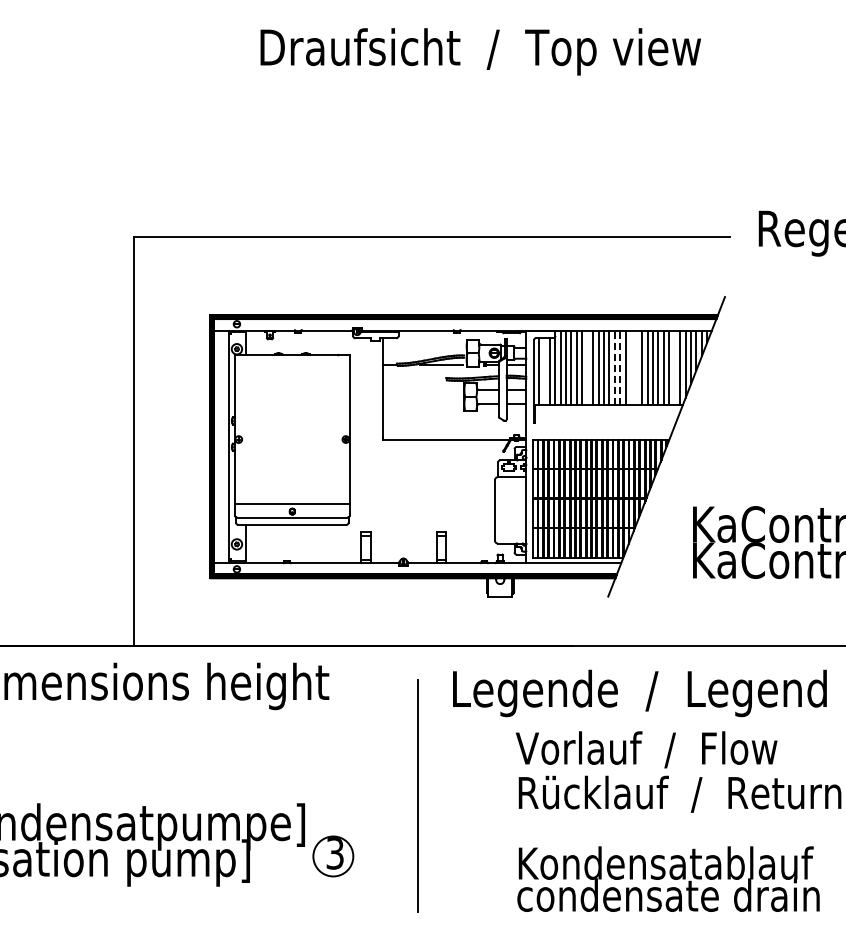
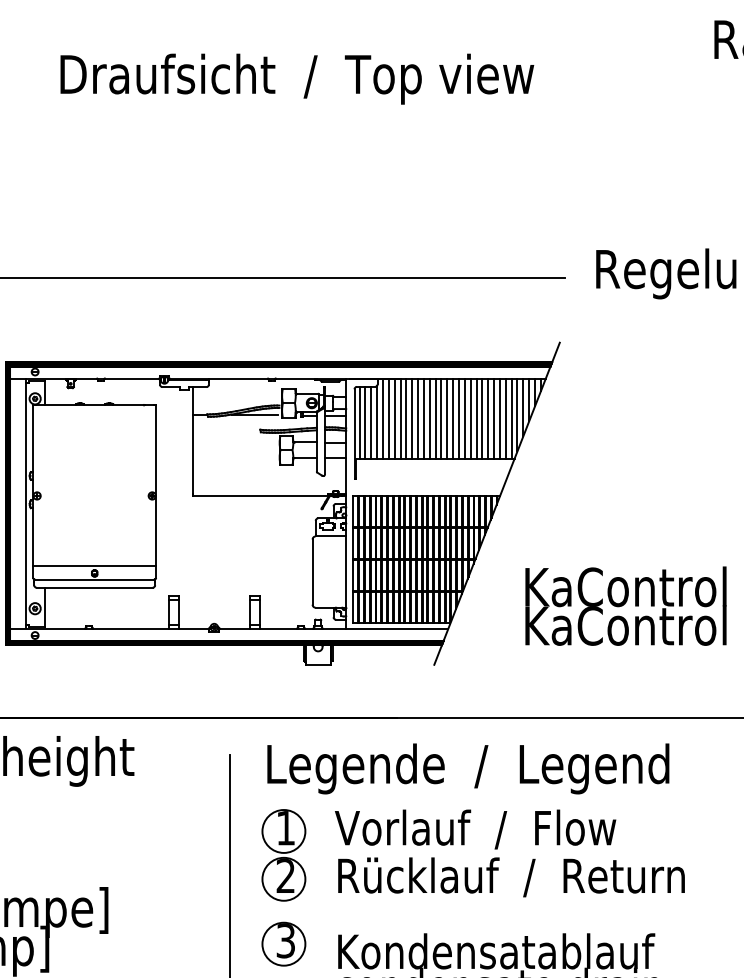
line: (587, 367) -> (412, 418), added
line: (614, 367) -> (441, 418), dashed -> solid
line: (620, 367) -> (447, 418), dashed -> solid
line: (631, 367) -> (459, 418), added
line: (636, 367) -> (464, 418), added
line: (674, 367) -> (505, 418), added
line: (544, 371) -> (365, 422), added
part: (468, 773) -> (284, 854), added
part: (333, 856) -> (284, 944), moved

